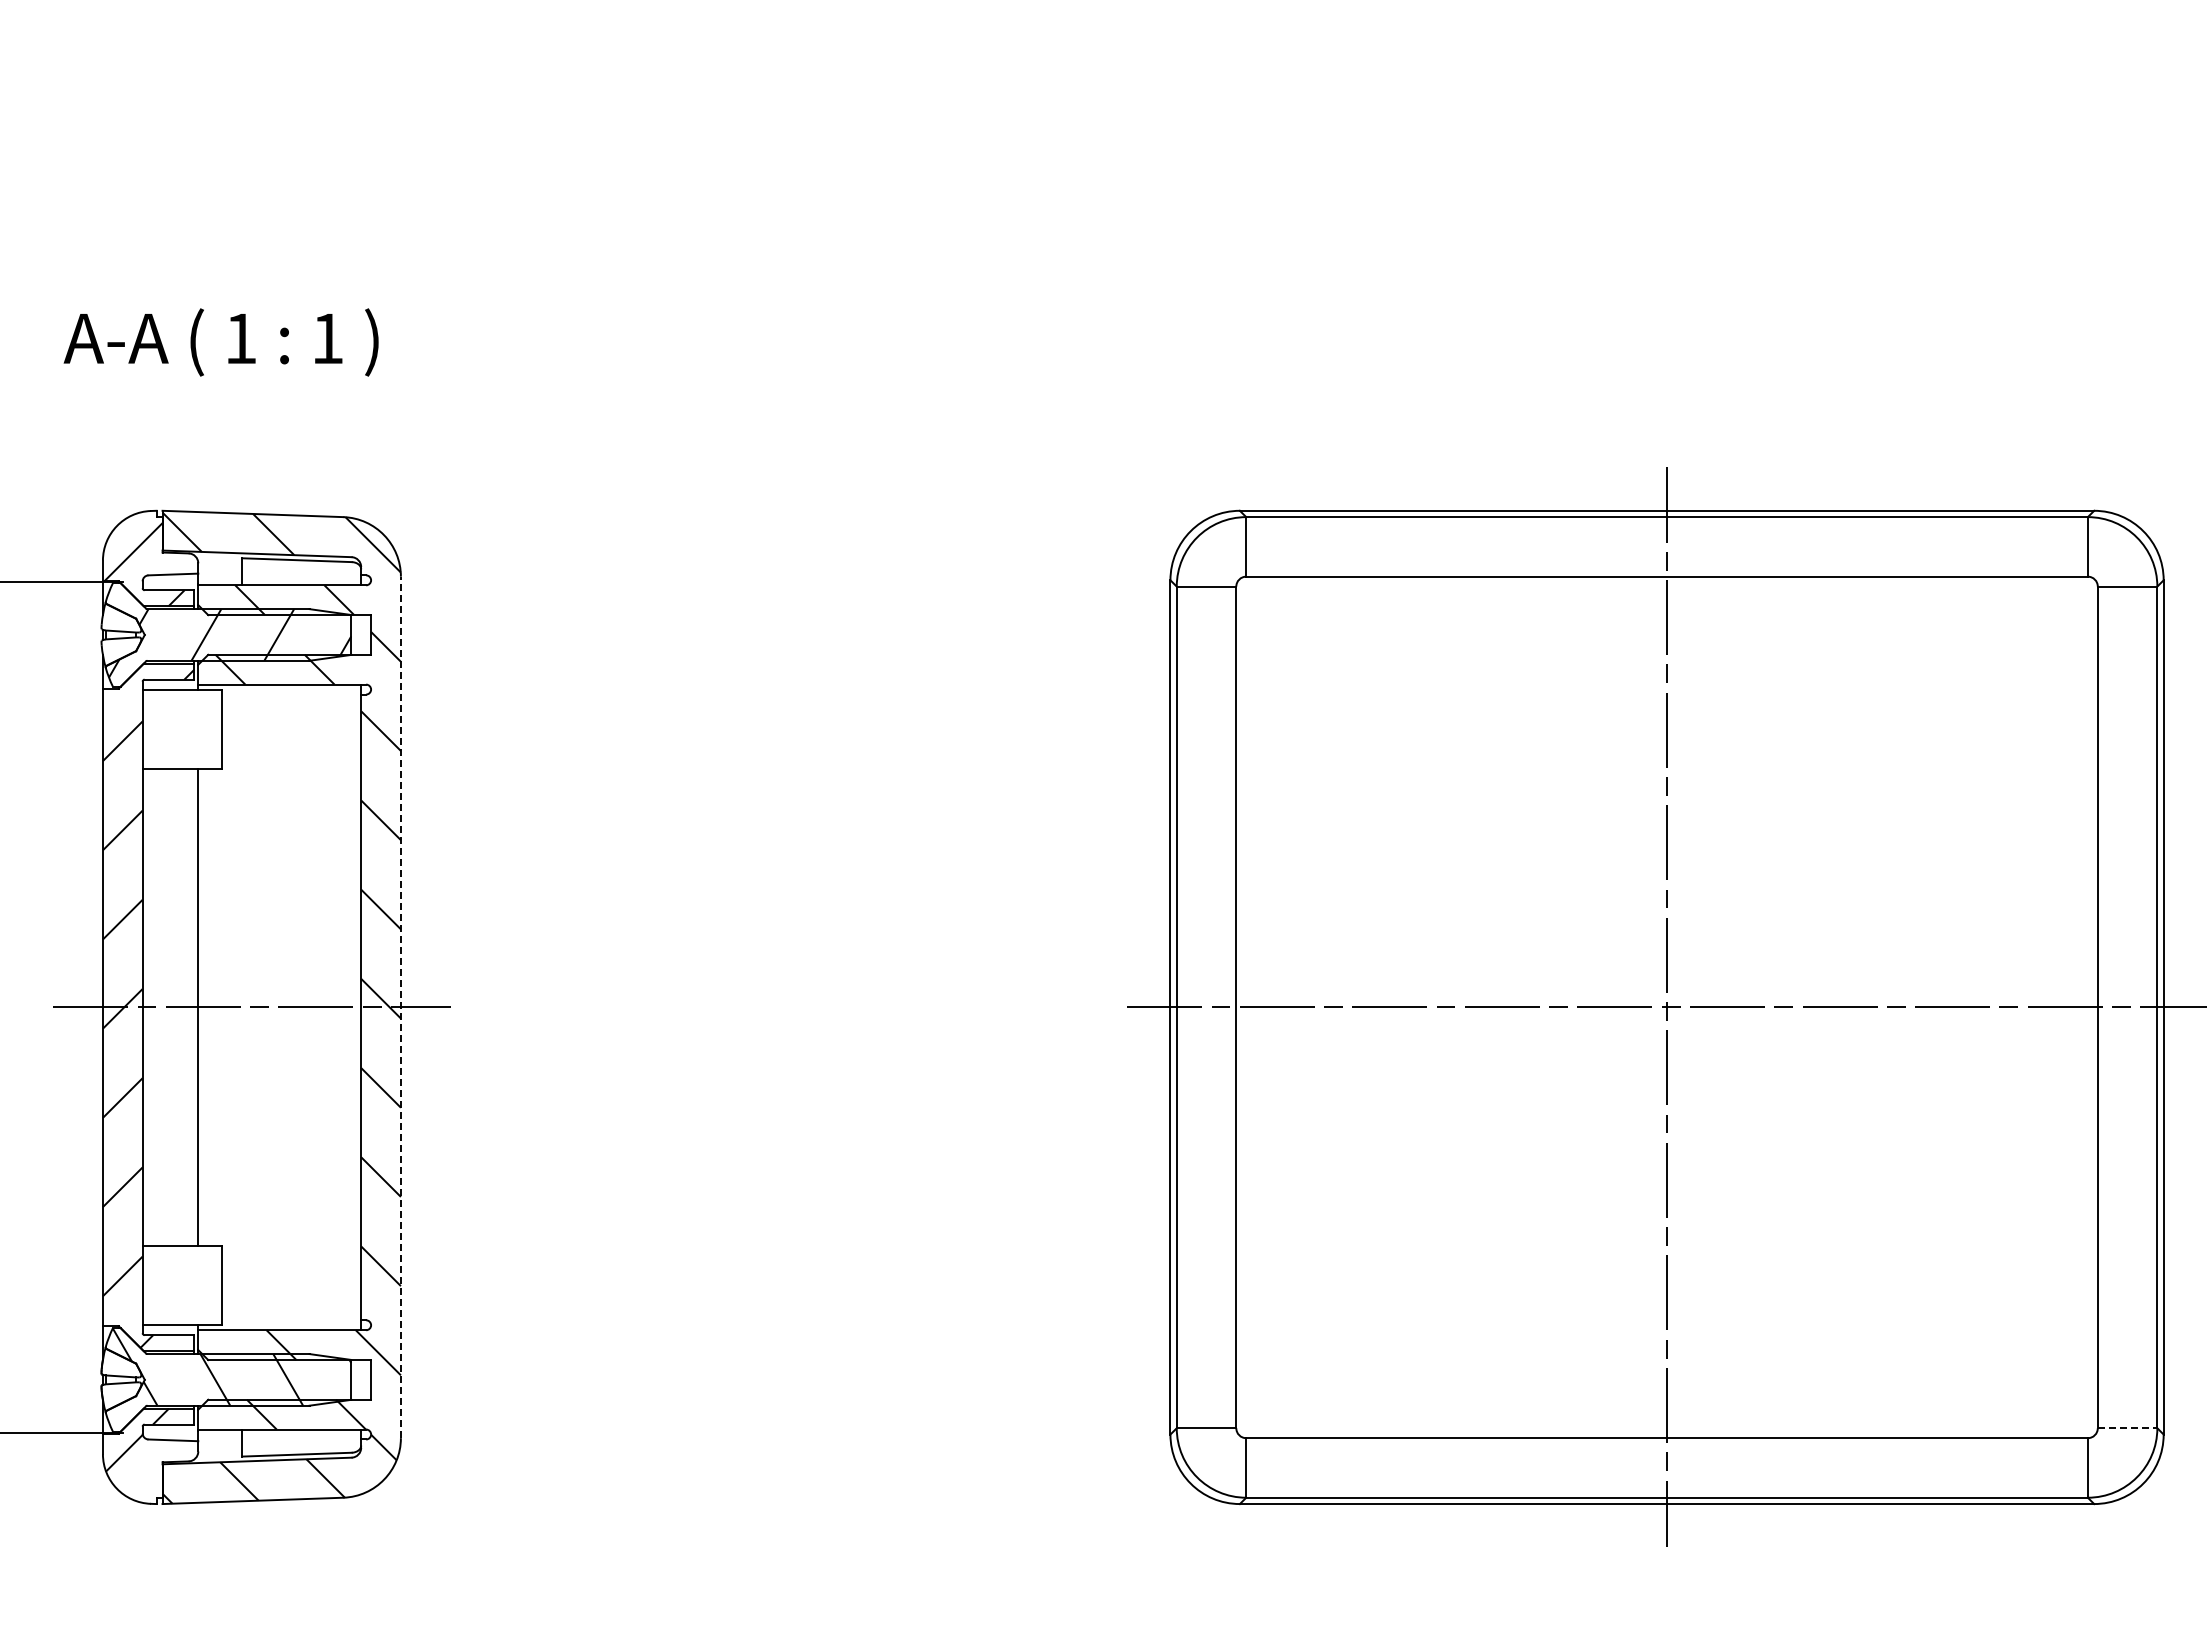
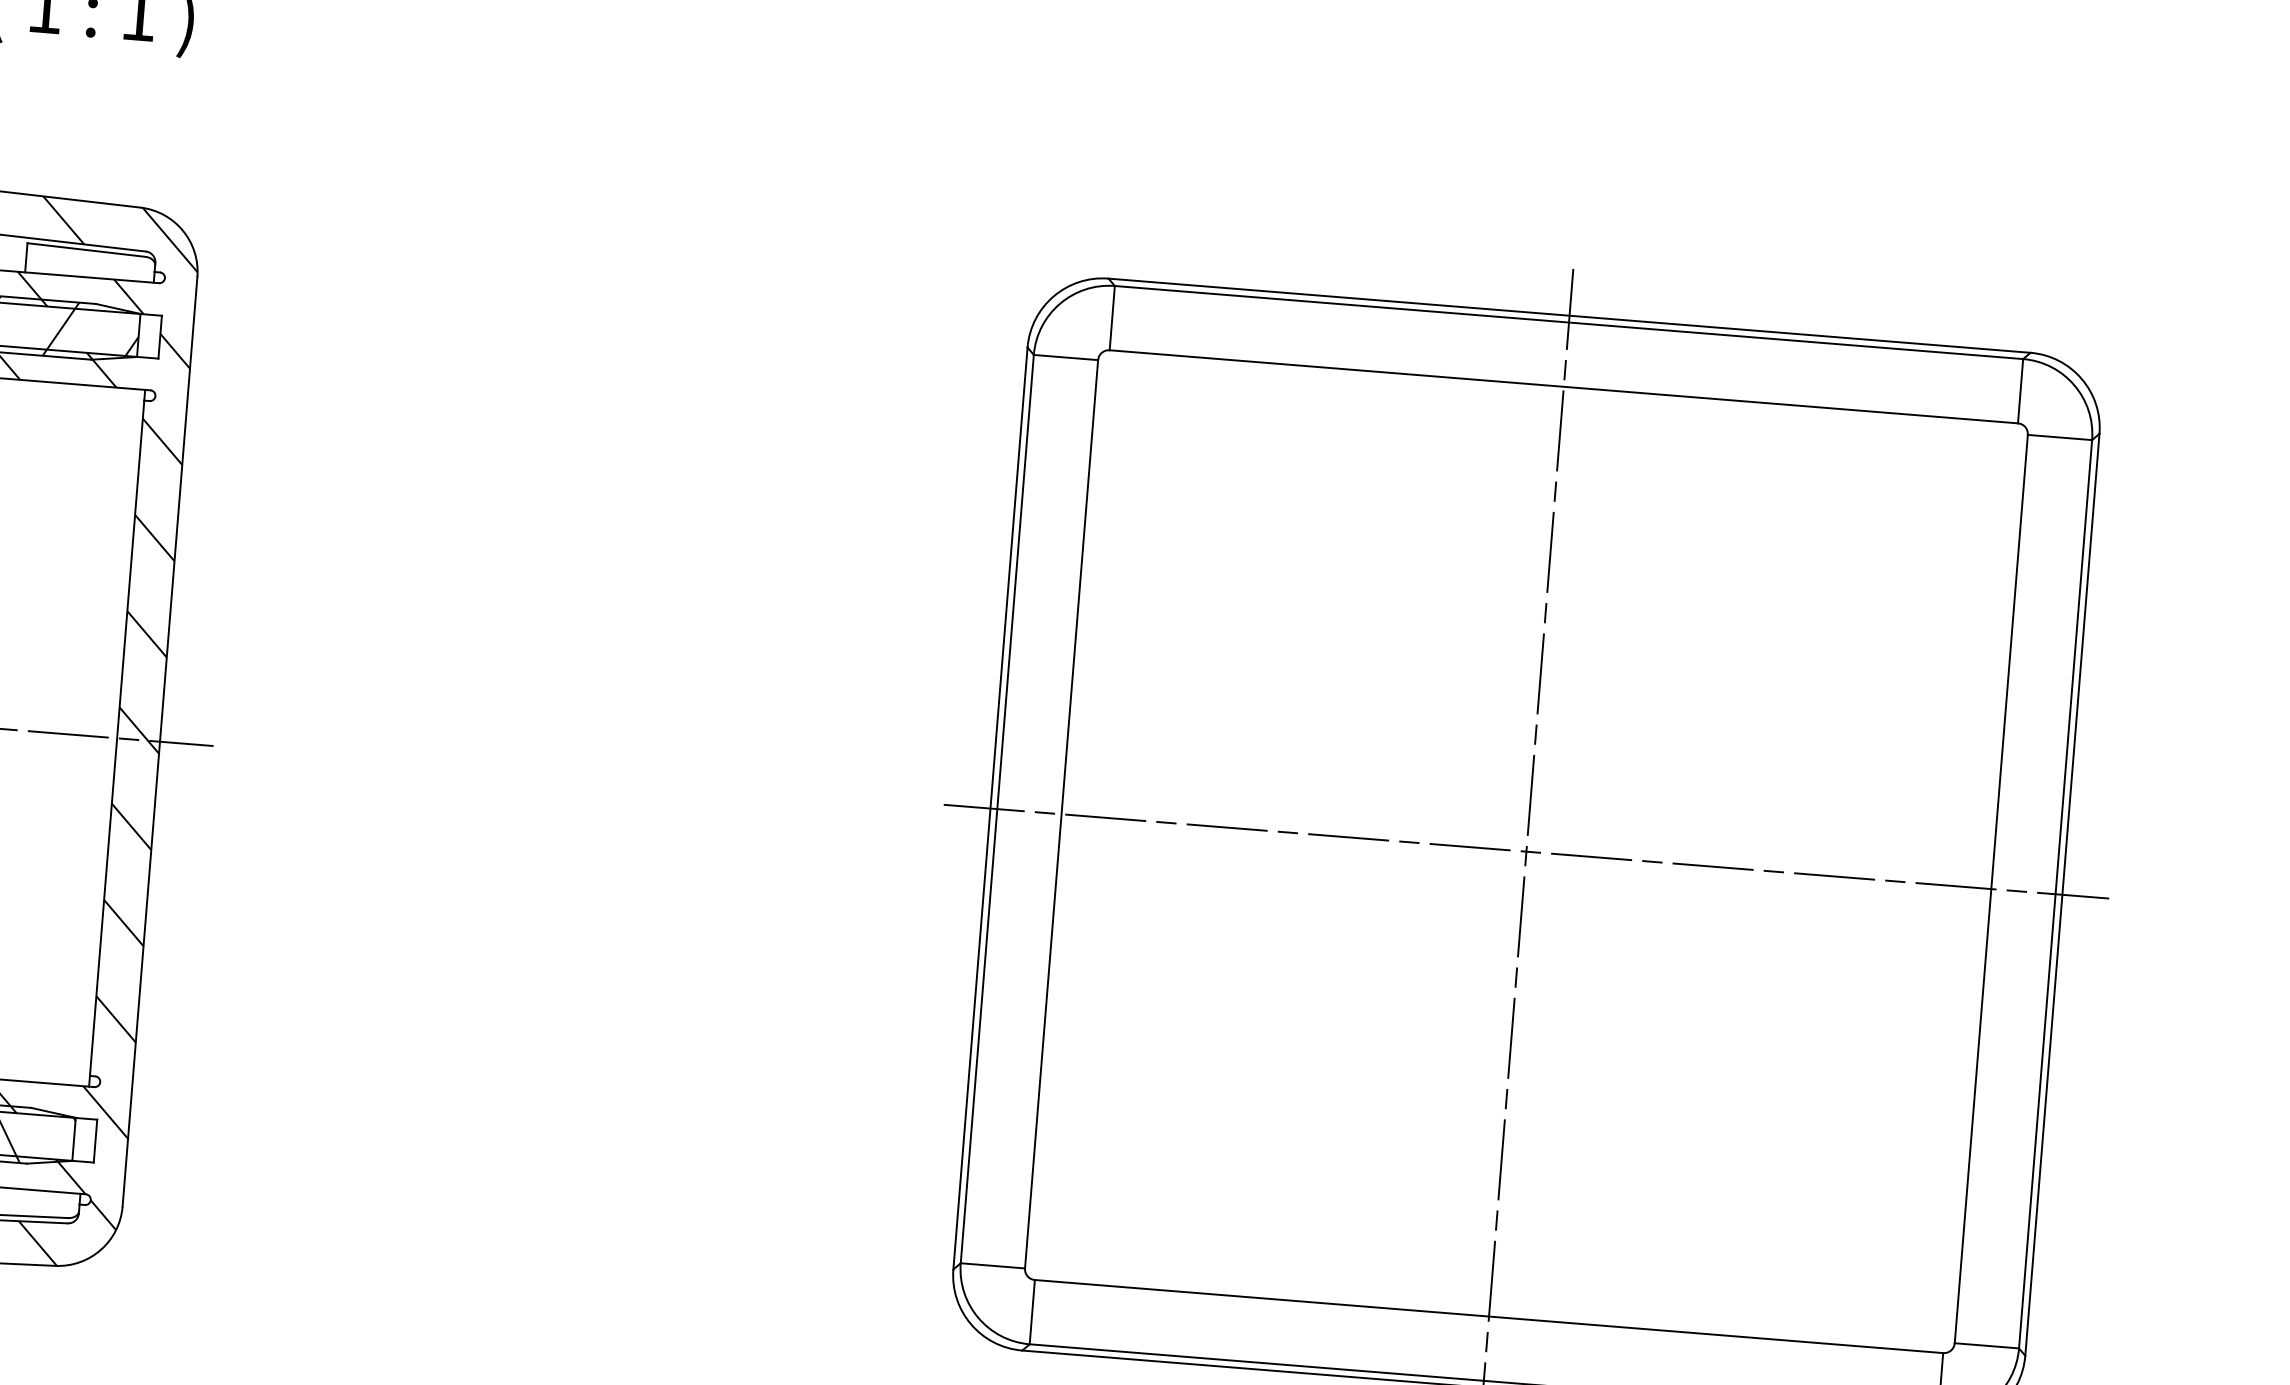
line: (400, 1007) -> (159, 741), dashed -> solid
line: (2127, 1428) -> (1986, 1346), dashed -> solid

